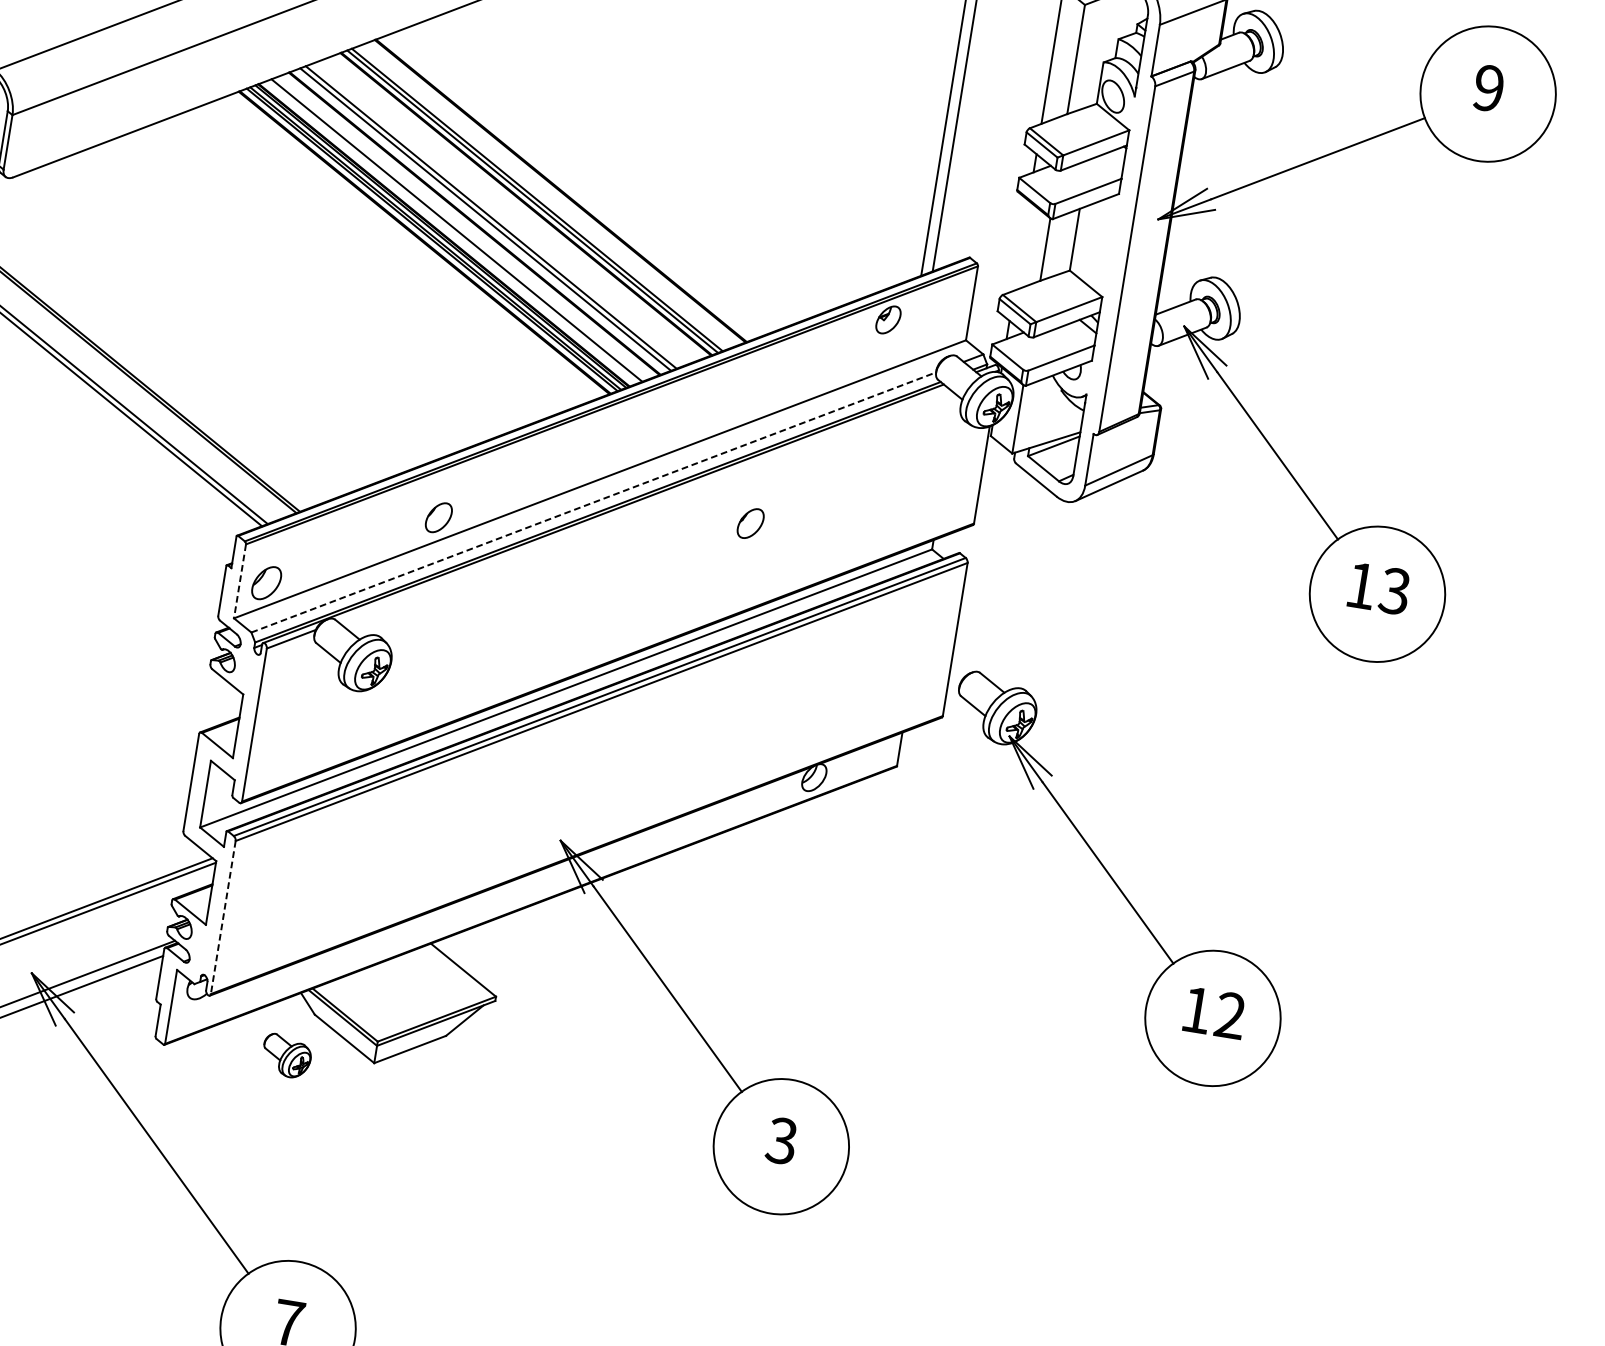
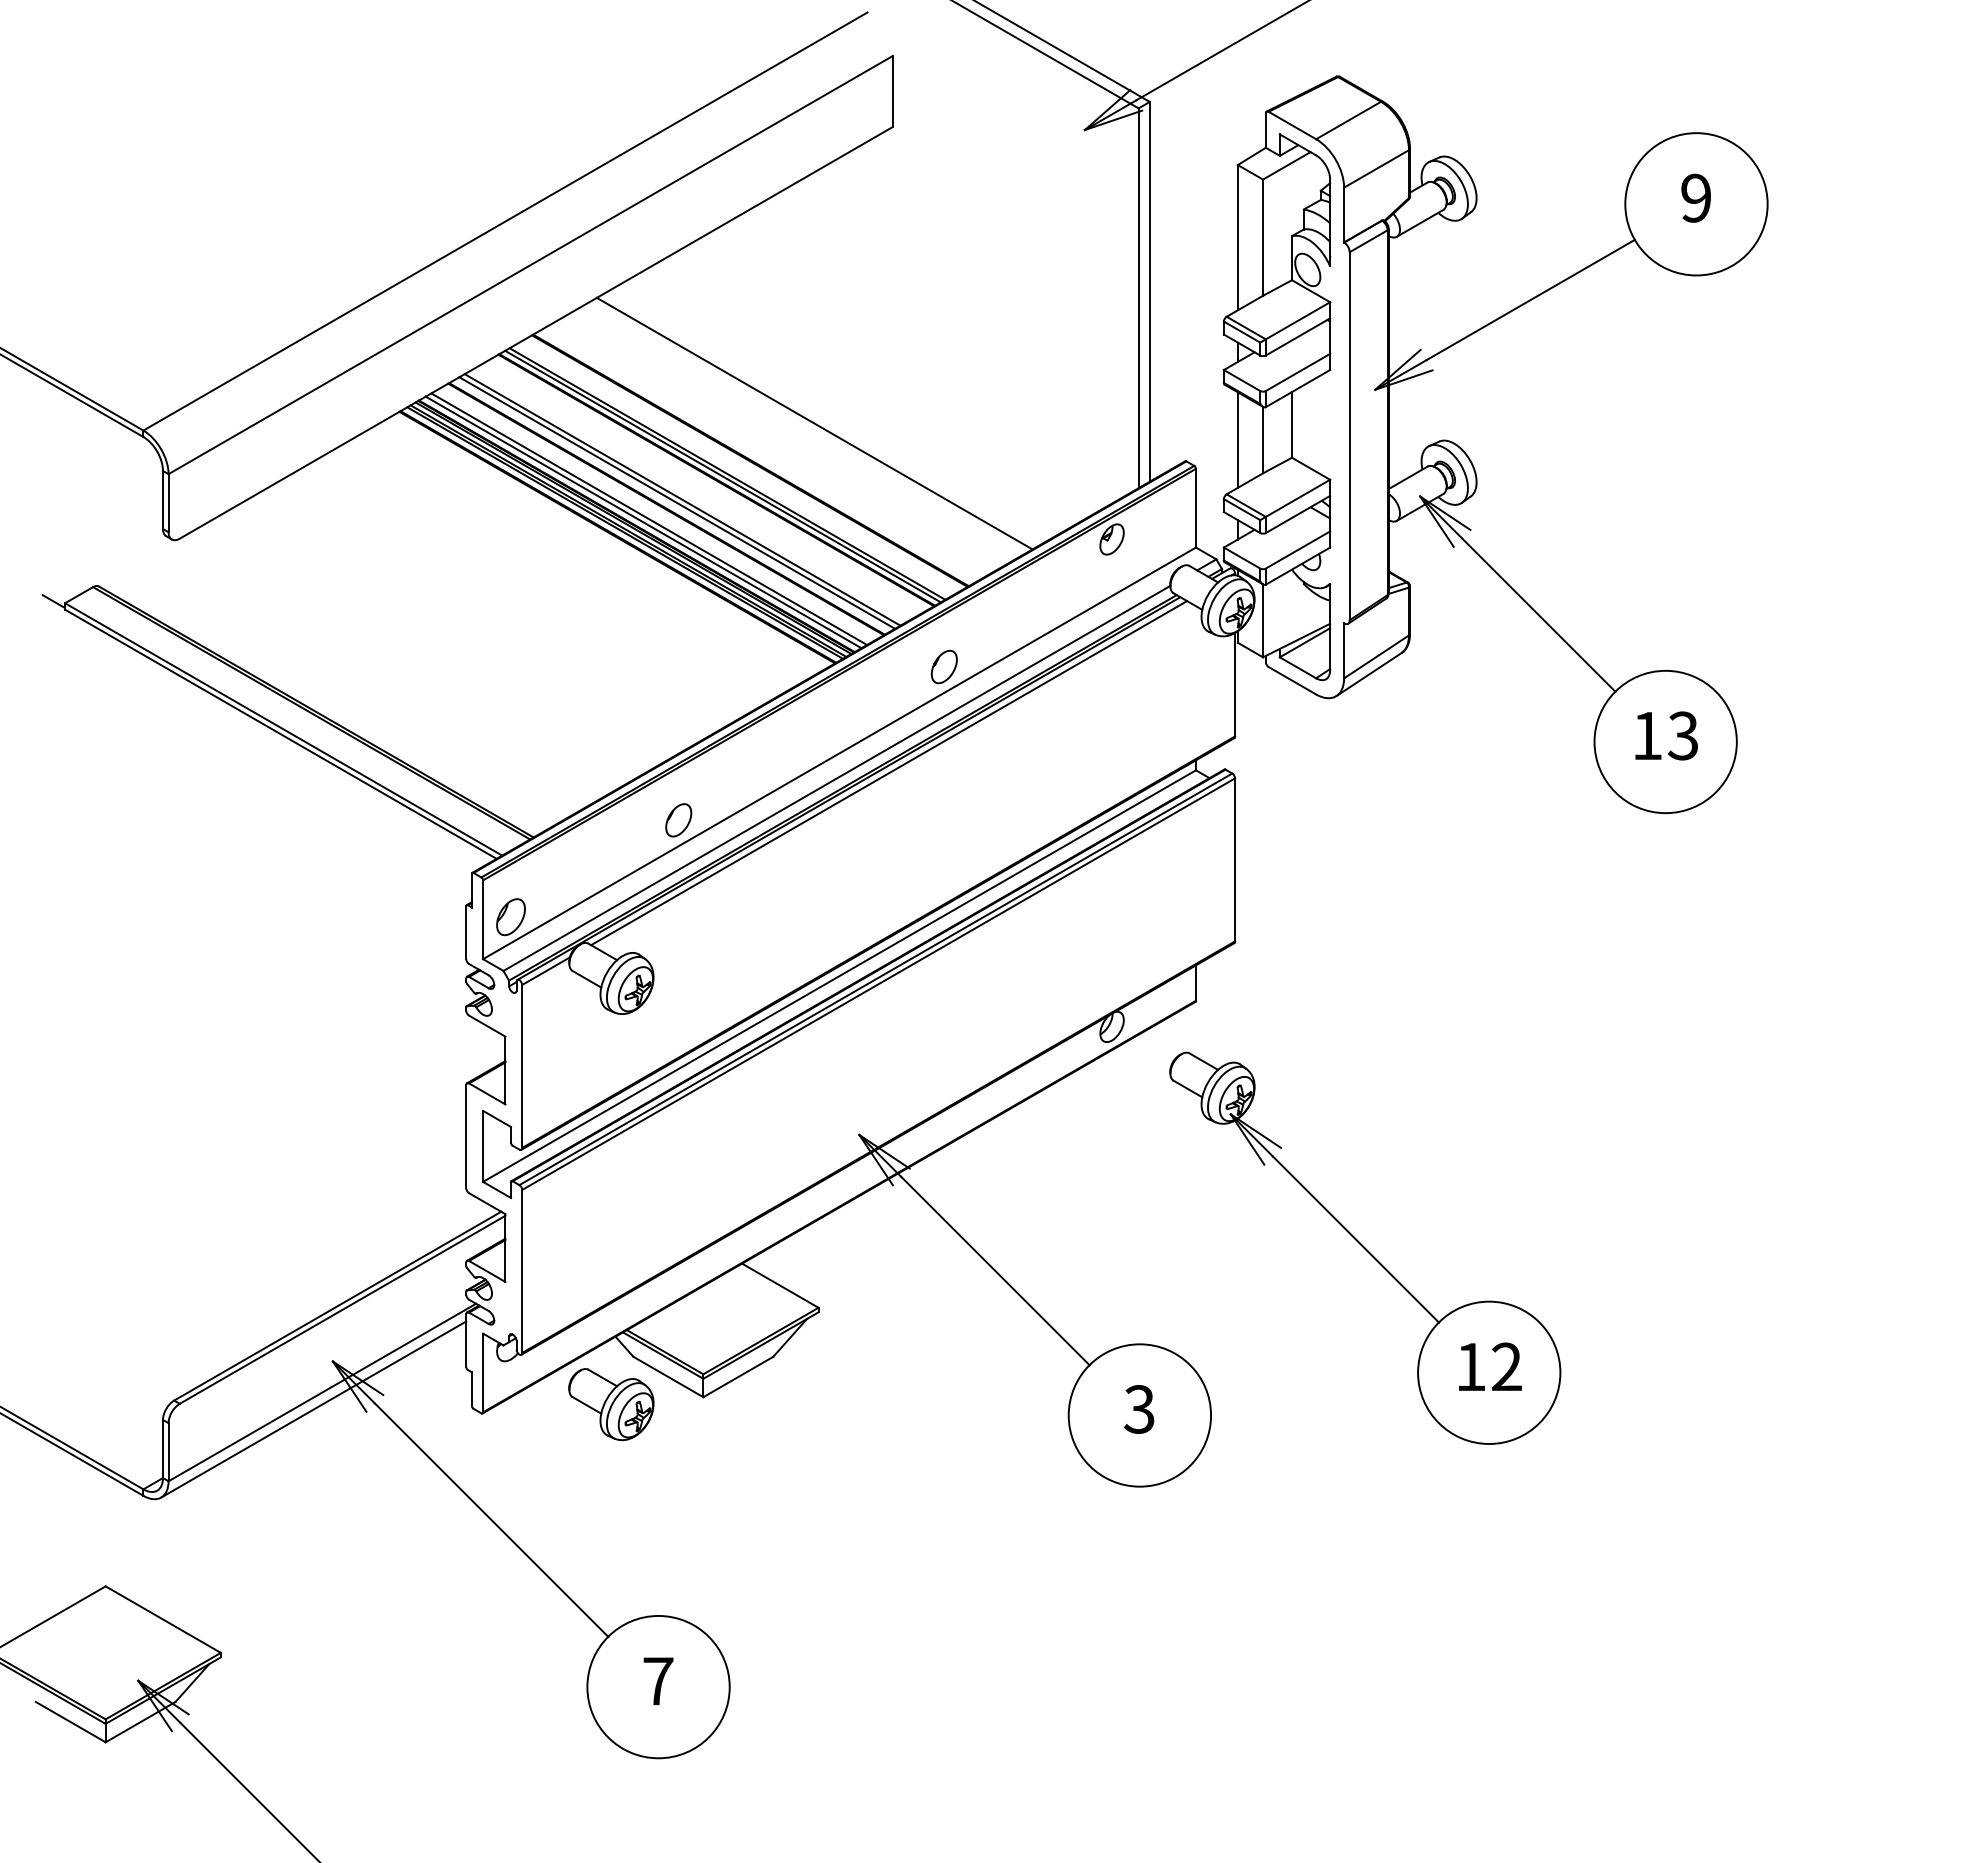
line: (626, 165) -> (814, 423), added
line: (451, 232) -> (643, 522), added
line: (1021, 245) -> (1237, 439), added
line: (594, 502) -> (837, 778), dashed -> solid
line: (643, 505) -> (889, 773), added
part: (749, 523) -> (943, 666), moved
line: (240, 582) -> (483, 920), dashed -> solid
part: (1115, 881) -> (1365, 1247), moved
line: (223, 917) -> (522, 1271), dashed -> solid
part: (286, 1056) -> (611, 1404), size x1.67

